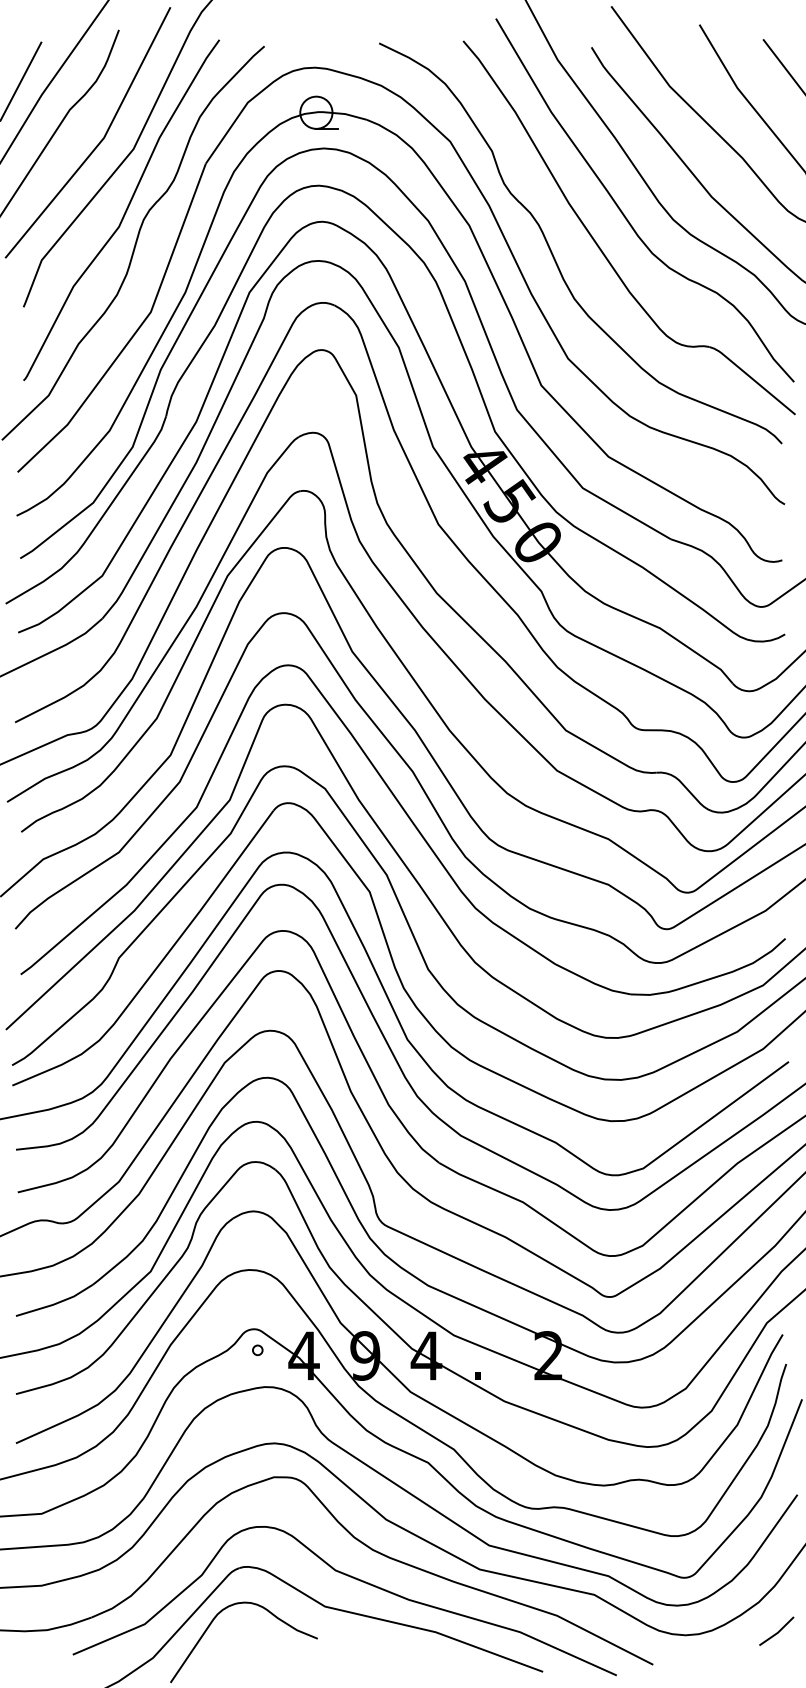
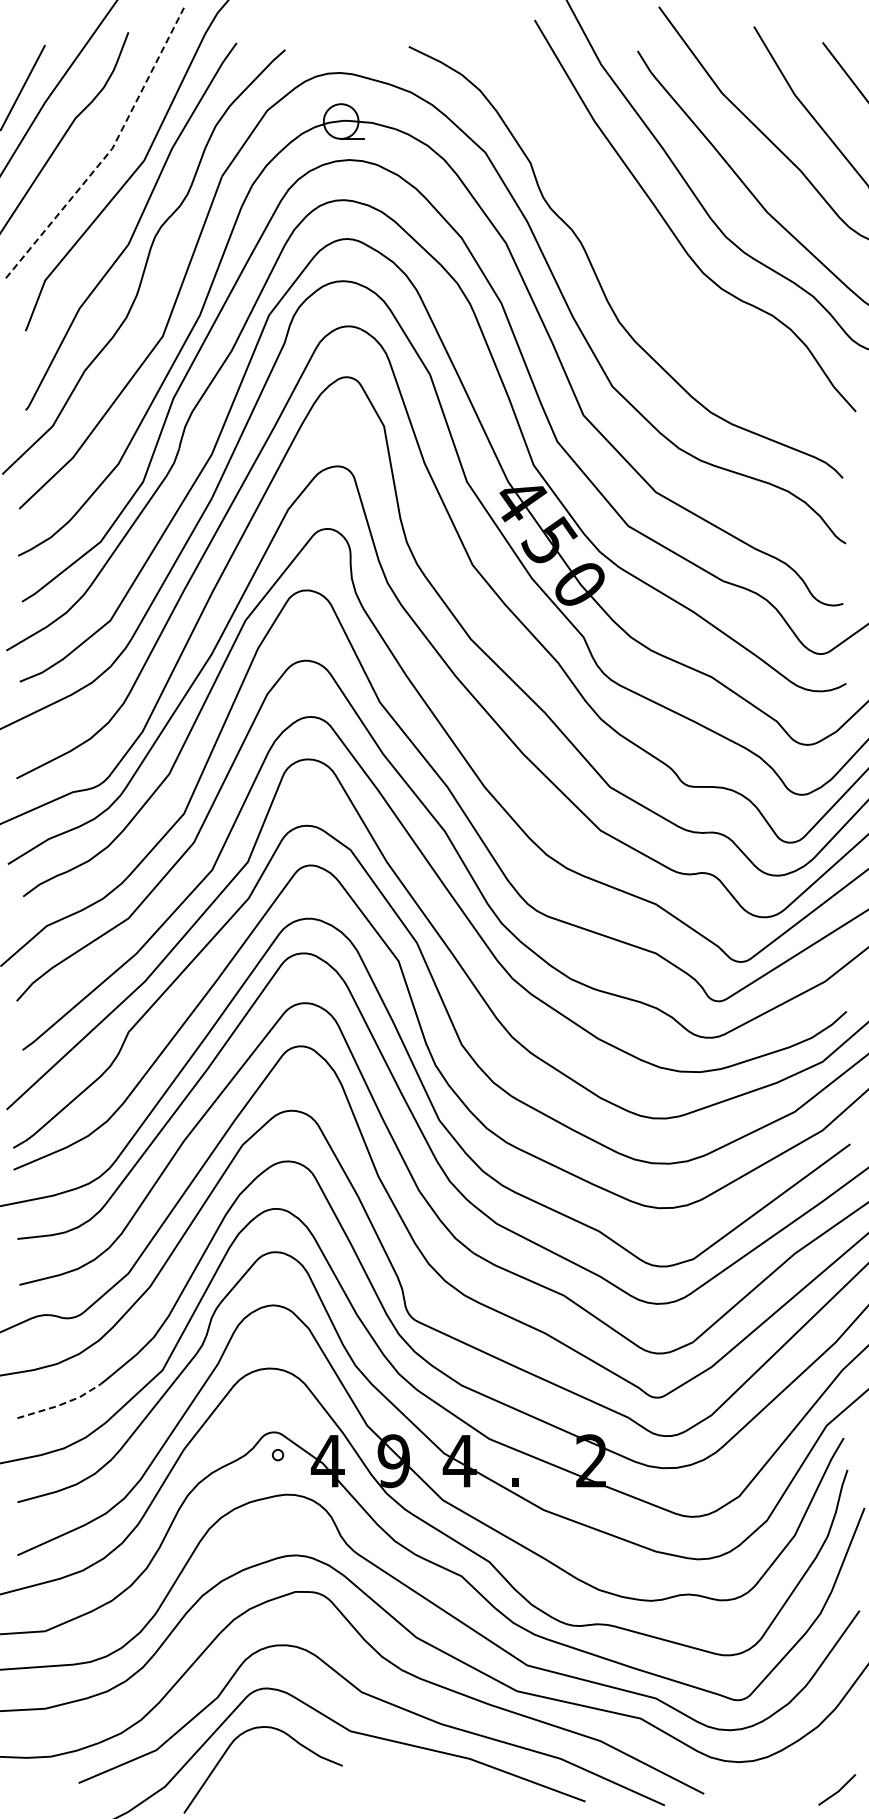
line: (101, 140) -> (109, 151), solid -> dashed
part: (599, 246) -> (646, 265), removed
line: (56, 1303) -> (61, 1404), solid -> dashed
line: (777, 1631) -> (838, 1790), moved

